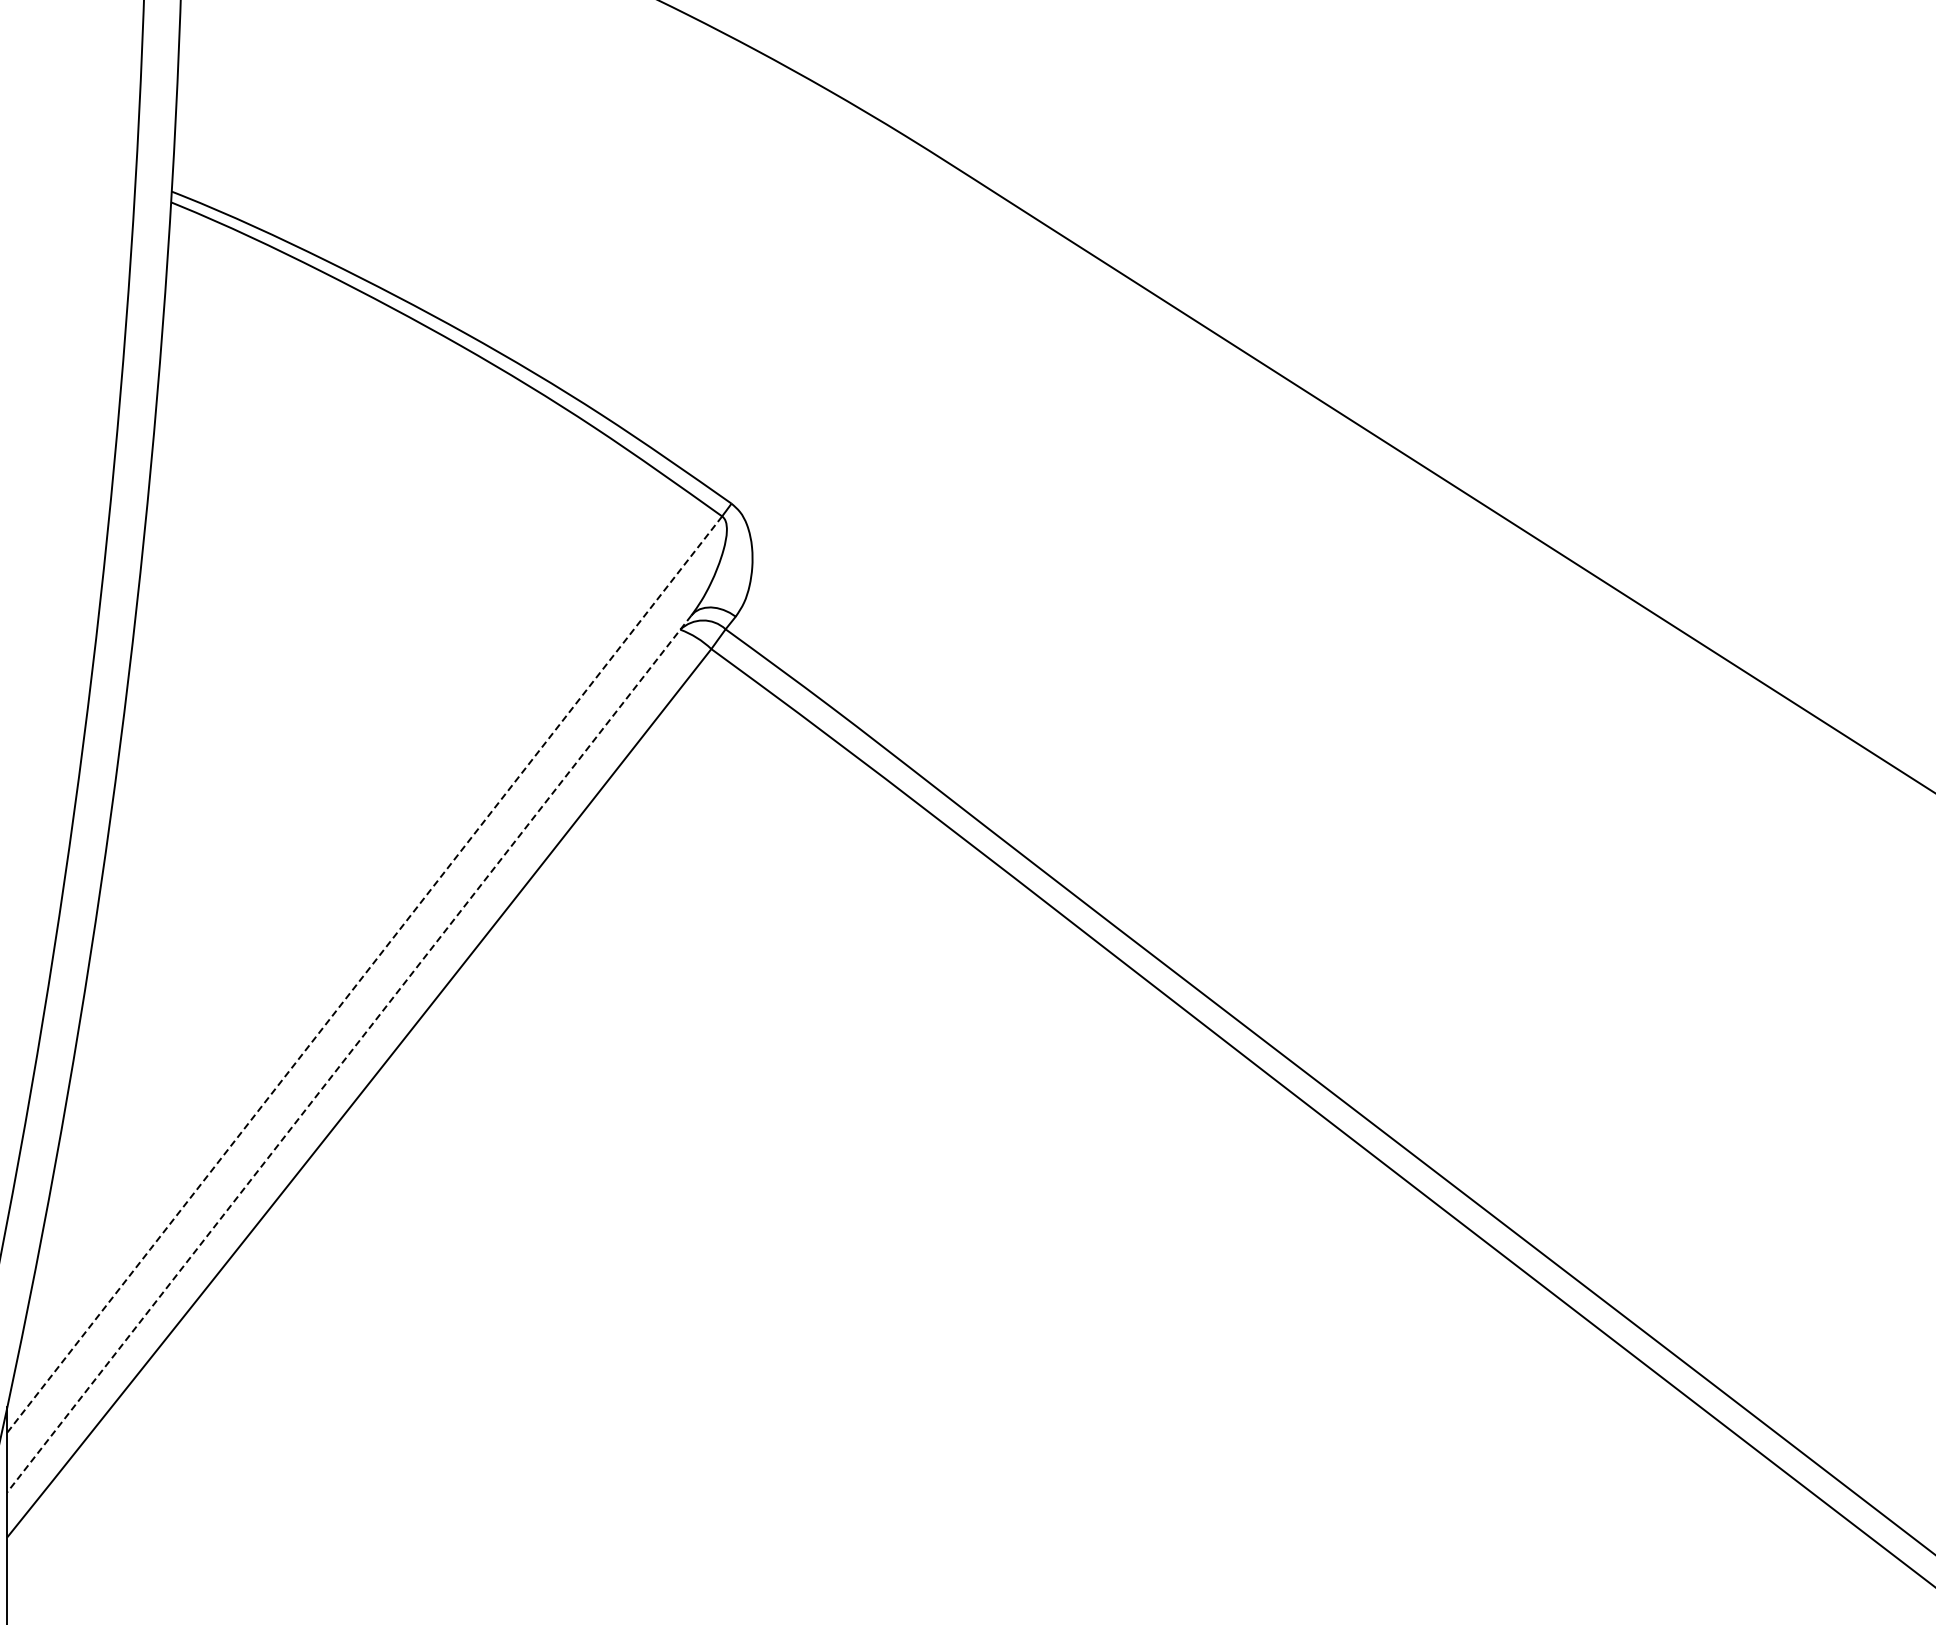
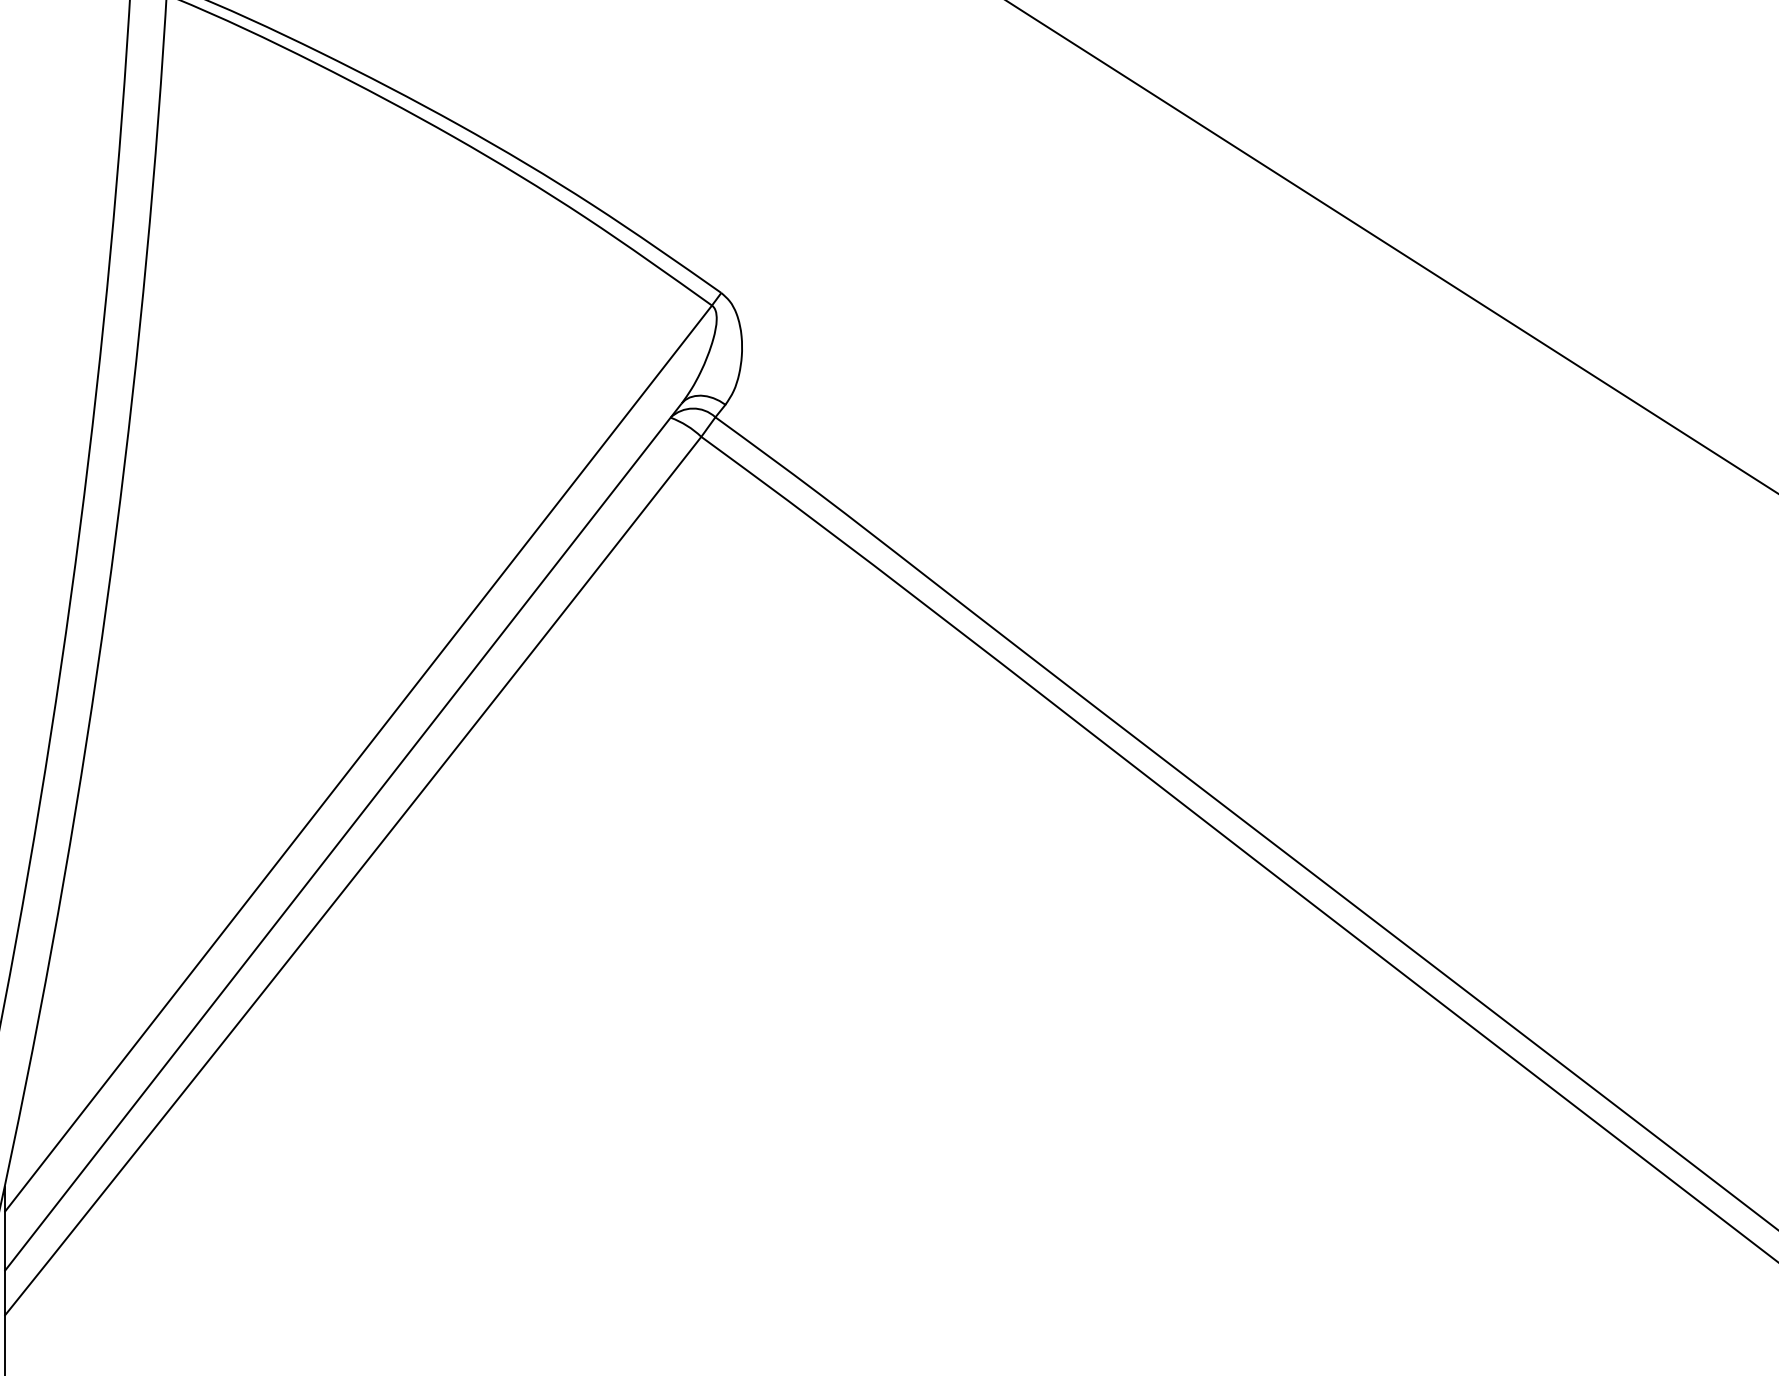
line: (364, 975) -> (358, 759), dashed -> solid
line: (349, 1053) -> (343, 837), dashed -> solid

